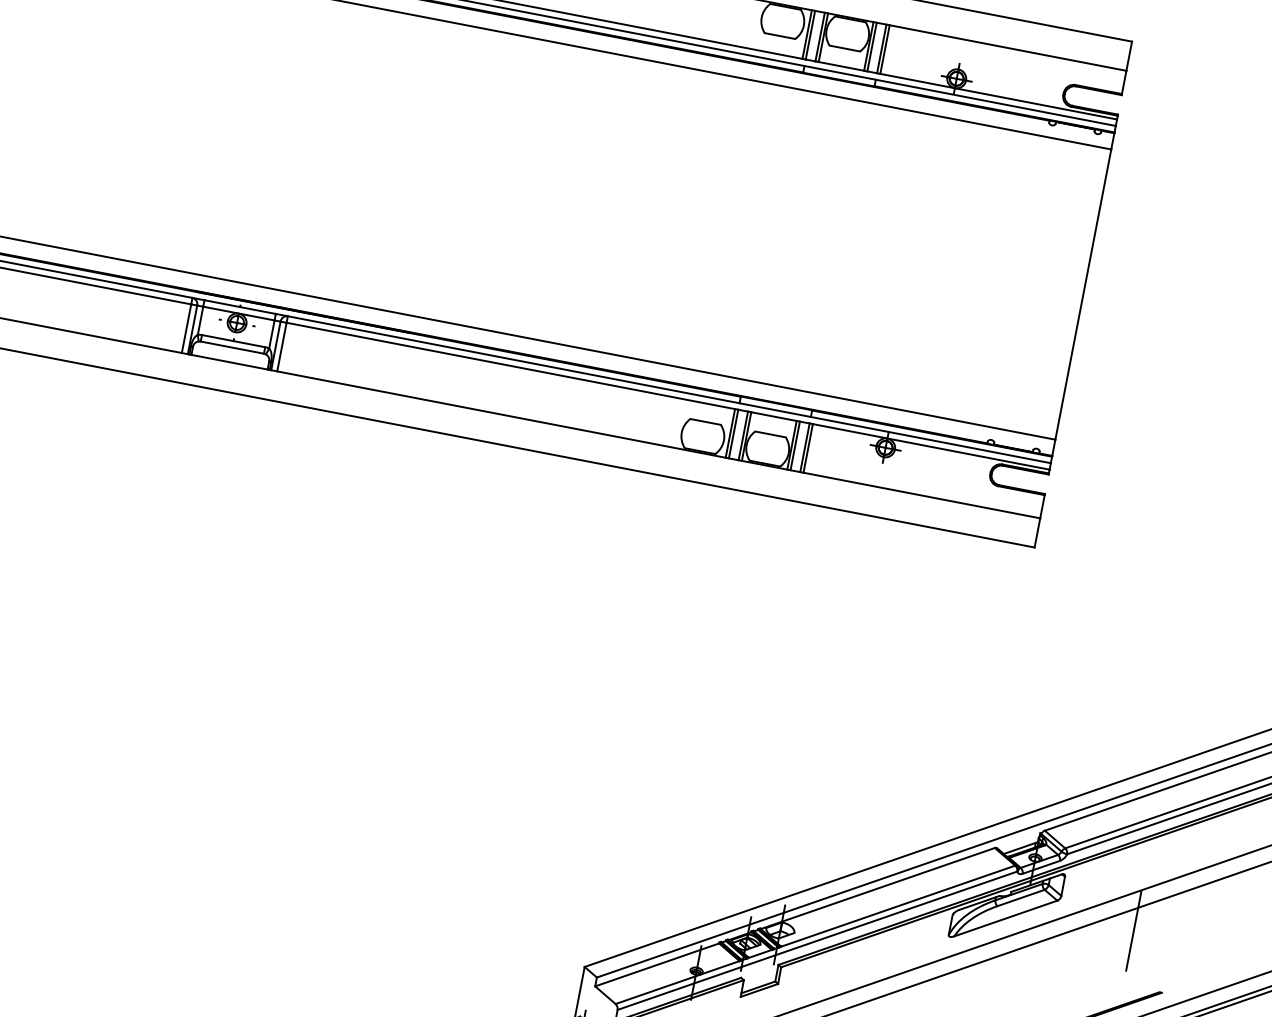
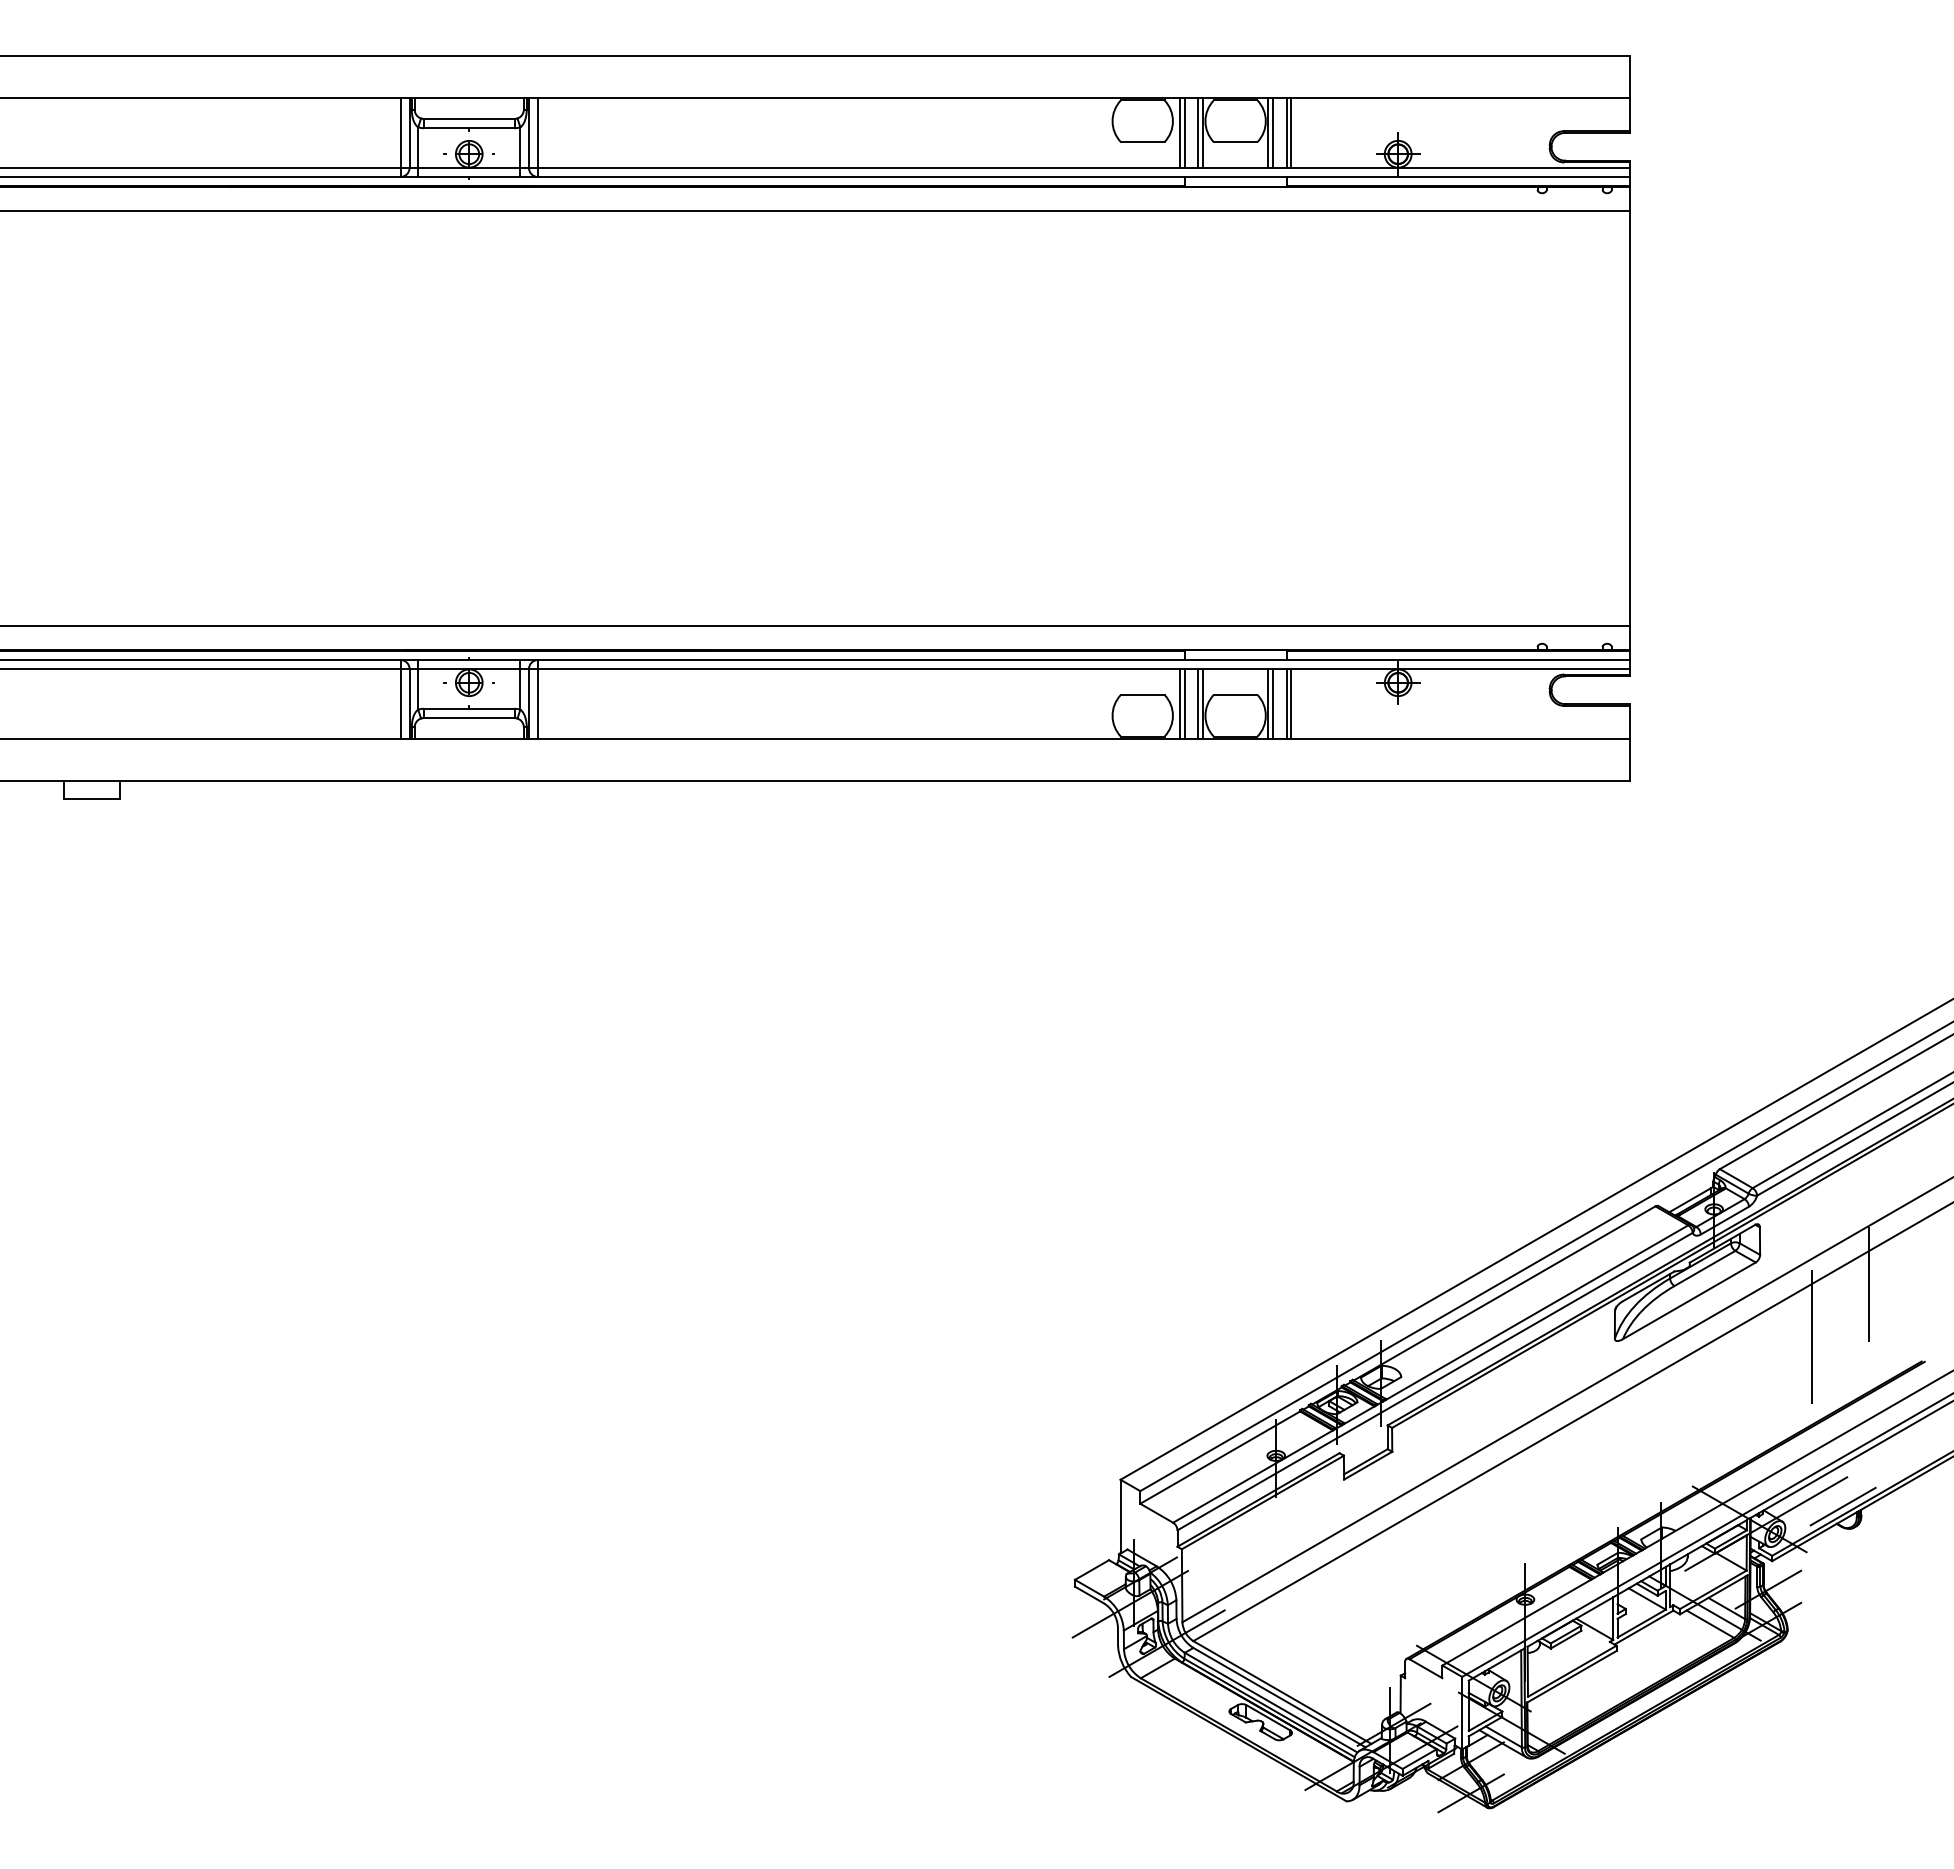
line: (1087, 959) -> (1812, 1336), added

